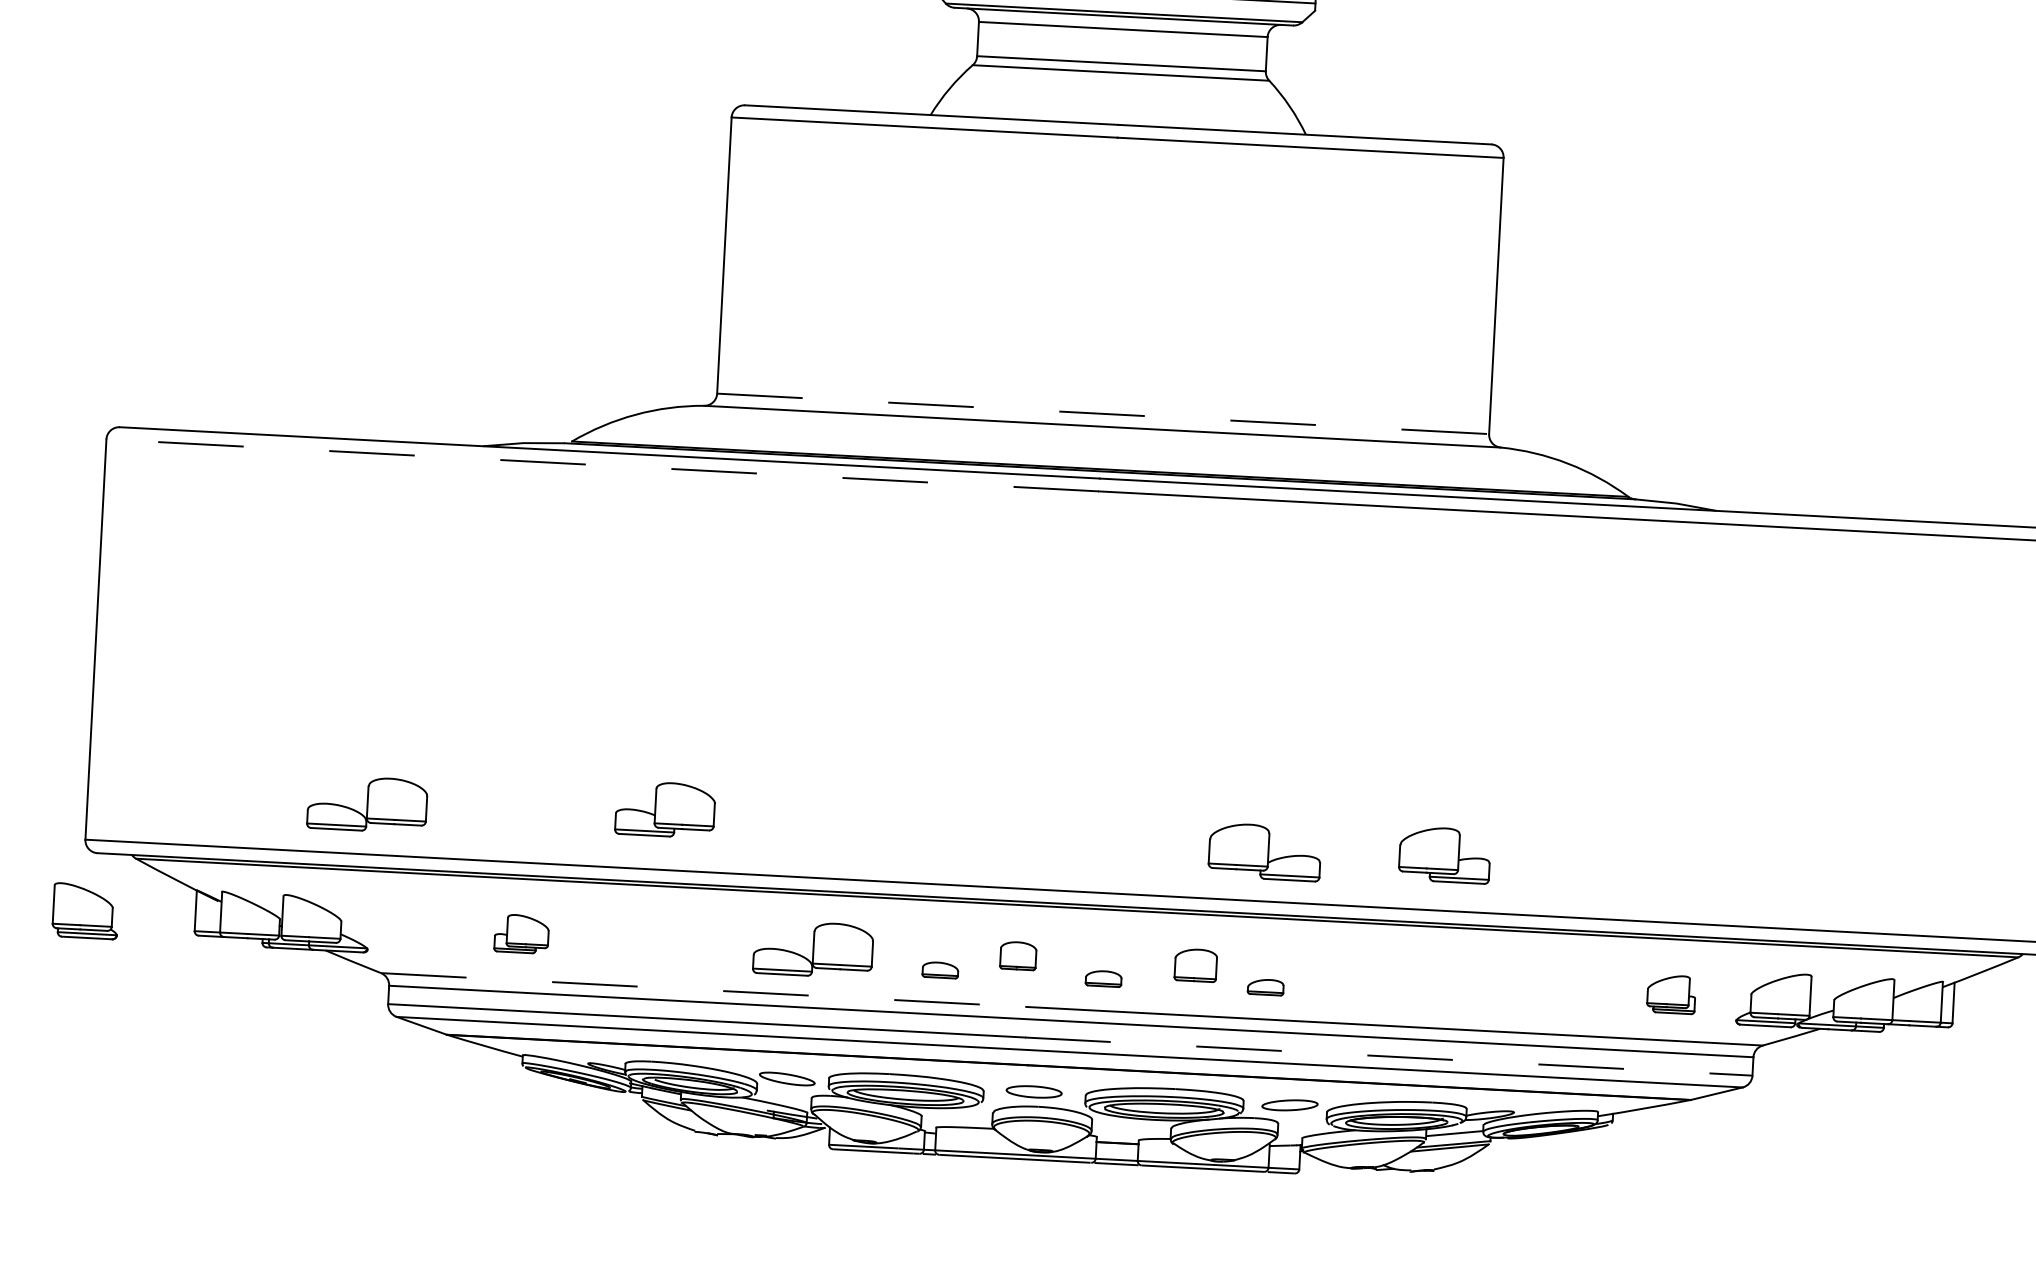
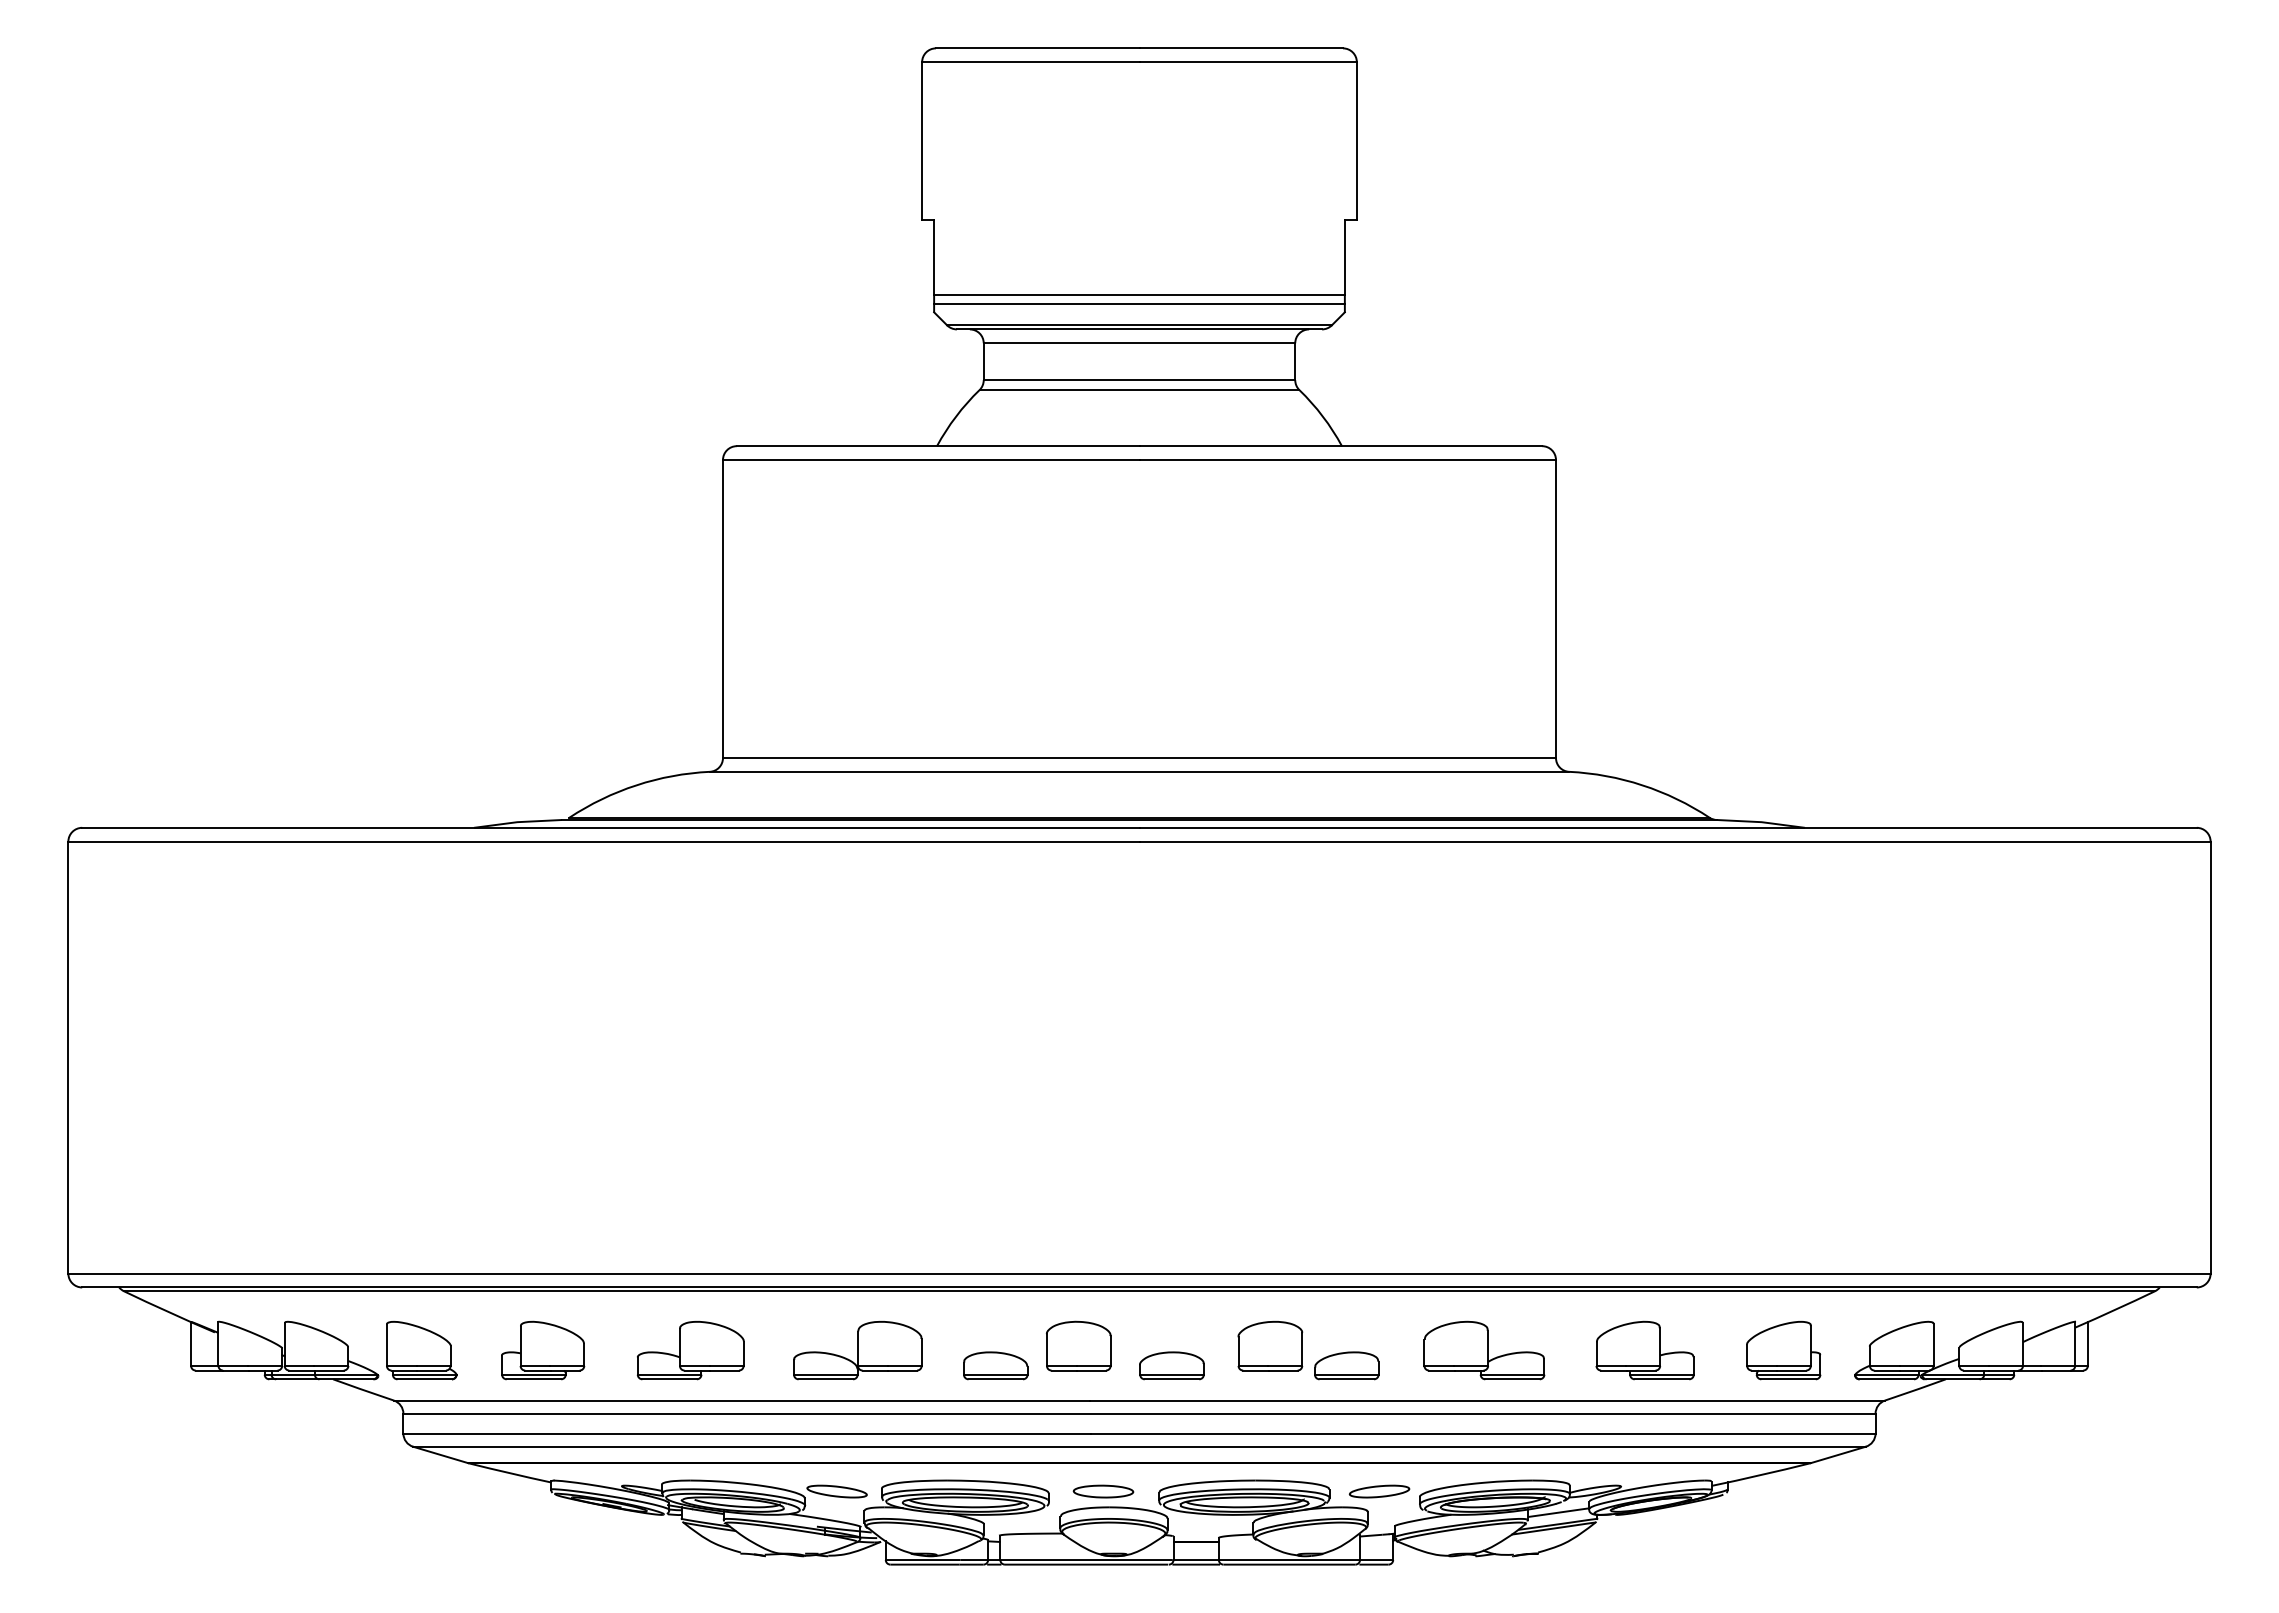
line: (1103, 414) -> (1139, 758), dashed -> solid
line: (602, 465) -> (603, 841), dashed -> solid
part: (367, 804) -> (369, 1219), removed
part: (665, 809) -> (690, 1350), moved
part: (1265, 852) -> (1484, 1350), moved
part: (1444, 855) -> (1644, 1350), moved
part: (85, 911) -> (421, 1350), moved
part: (522, 933) -> (543, 1350), size x1.43
part: (1018, 955) -> (1078, 1345), size x1.67
part: (1195, 965) -> (1270, 1346), size x1.43
part: (940, 969) -> (995, 1365), size x1.67
part: (1103, 978) -> (1171, 1365), size x1.67
part: (1265, 986) -> (1346, 1365), size x1.67
line: (704, 989) -> (742, 1400), dashed -> solid
part: (1671, 994) -> (1783, 1350), size x1.43
line: (1389, 1056) -> (1483, 1433), dashed -> solid

